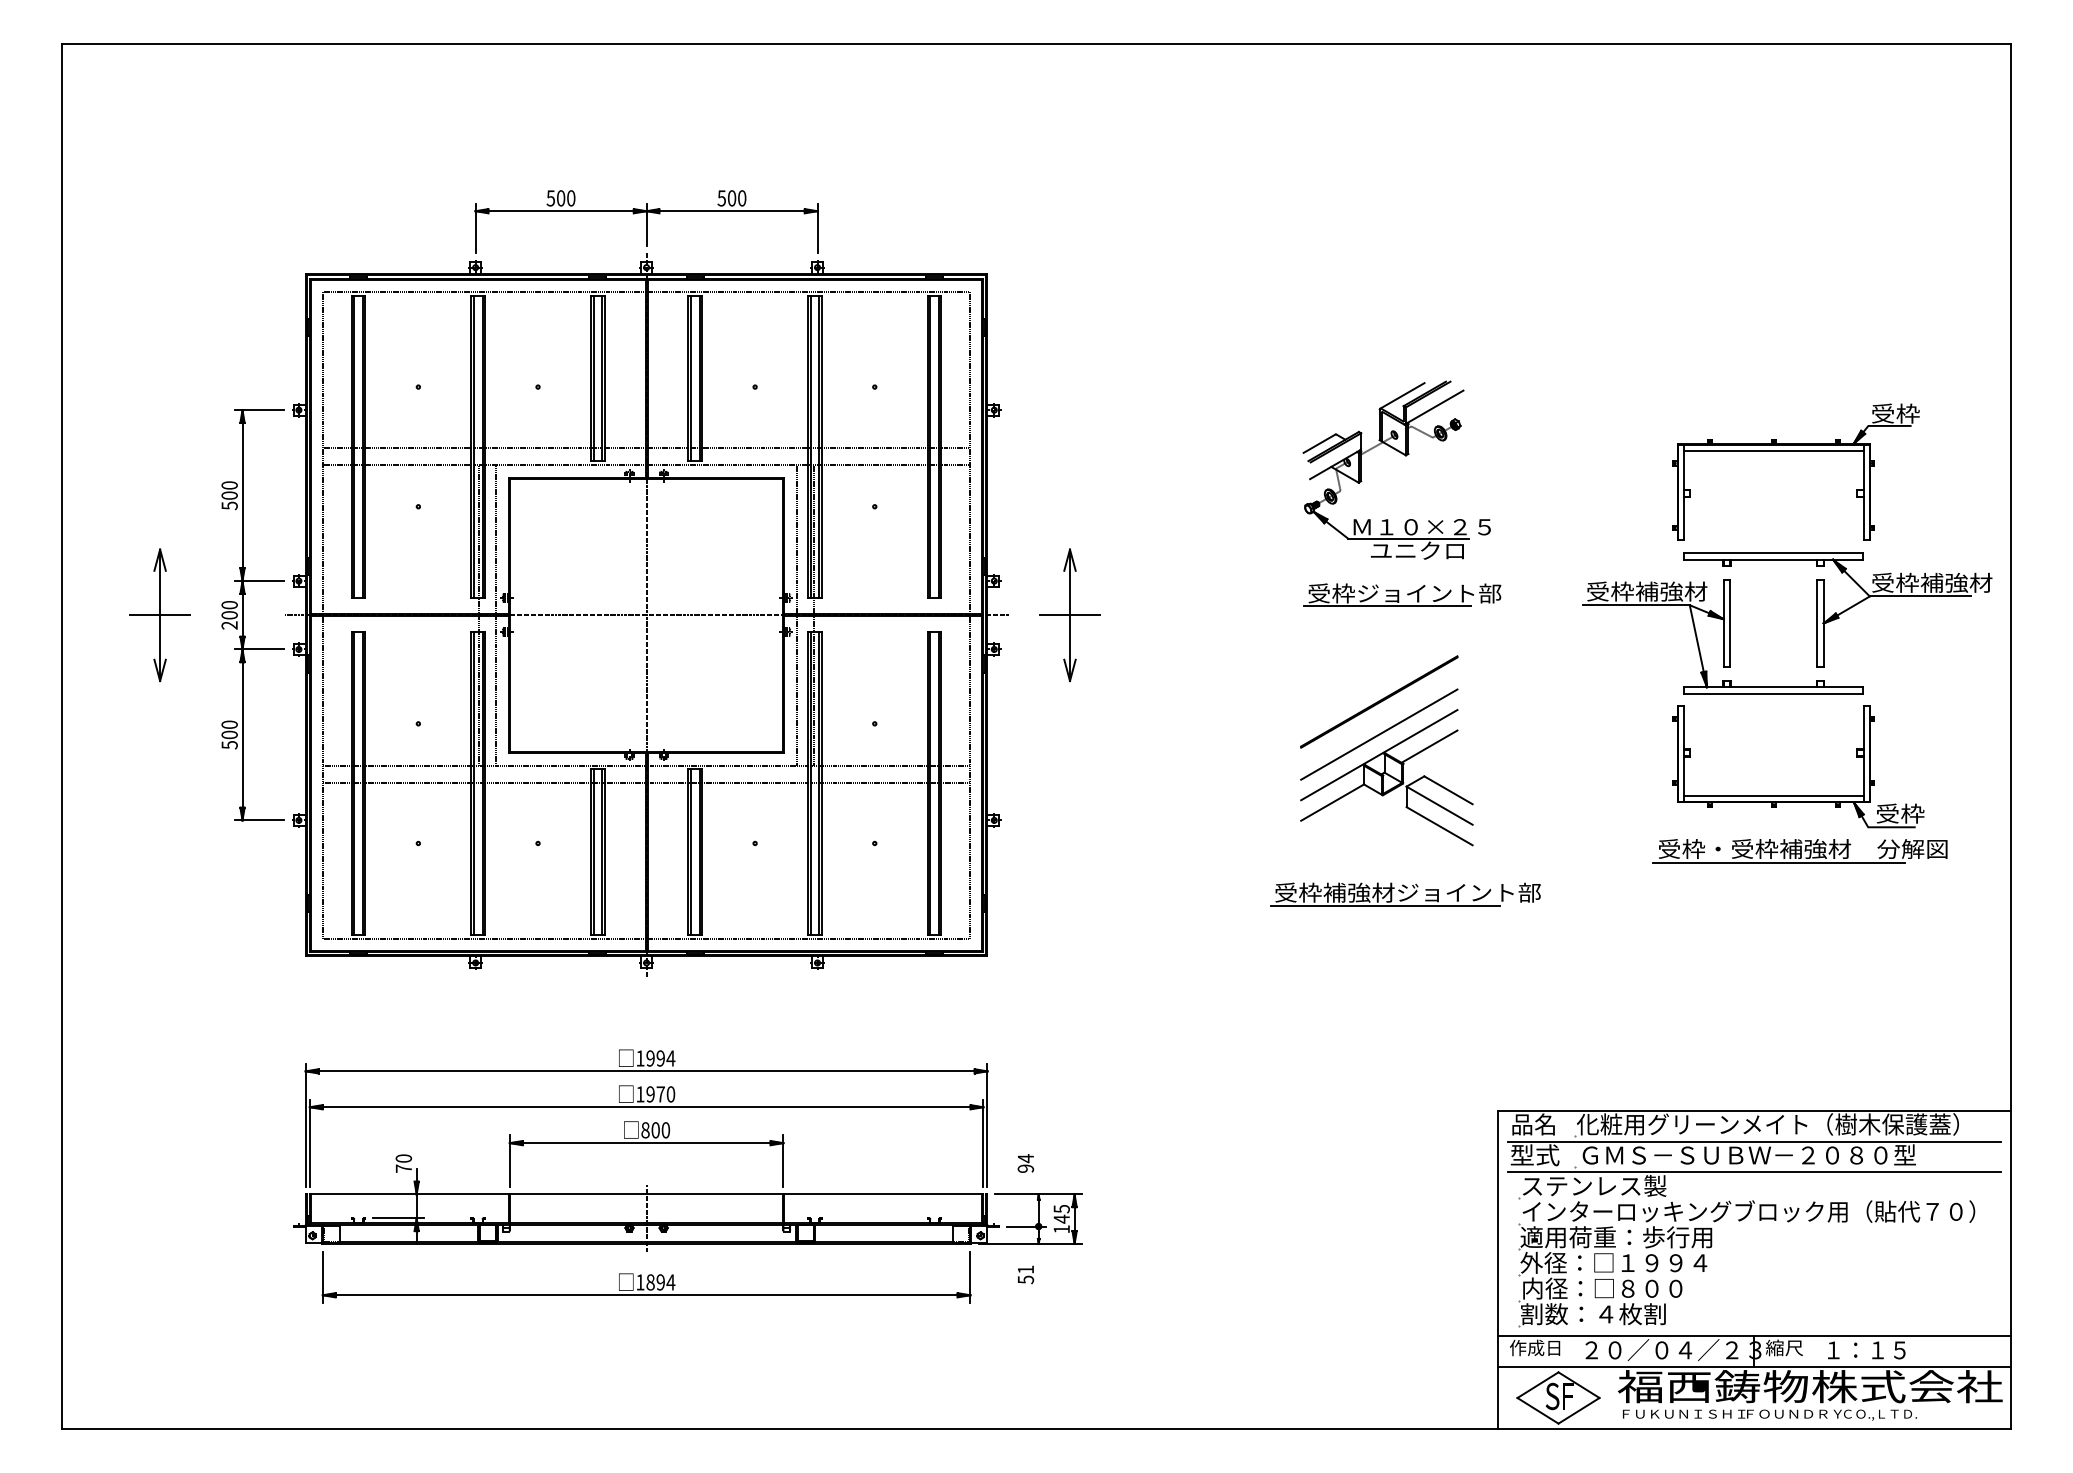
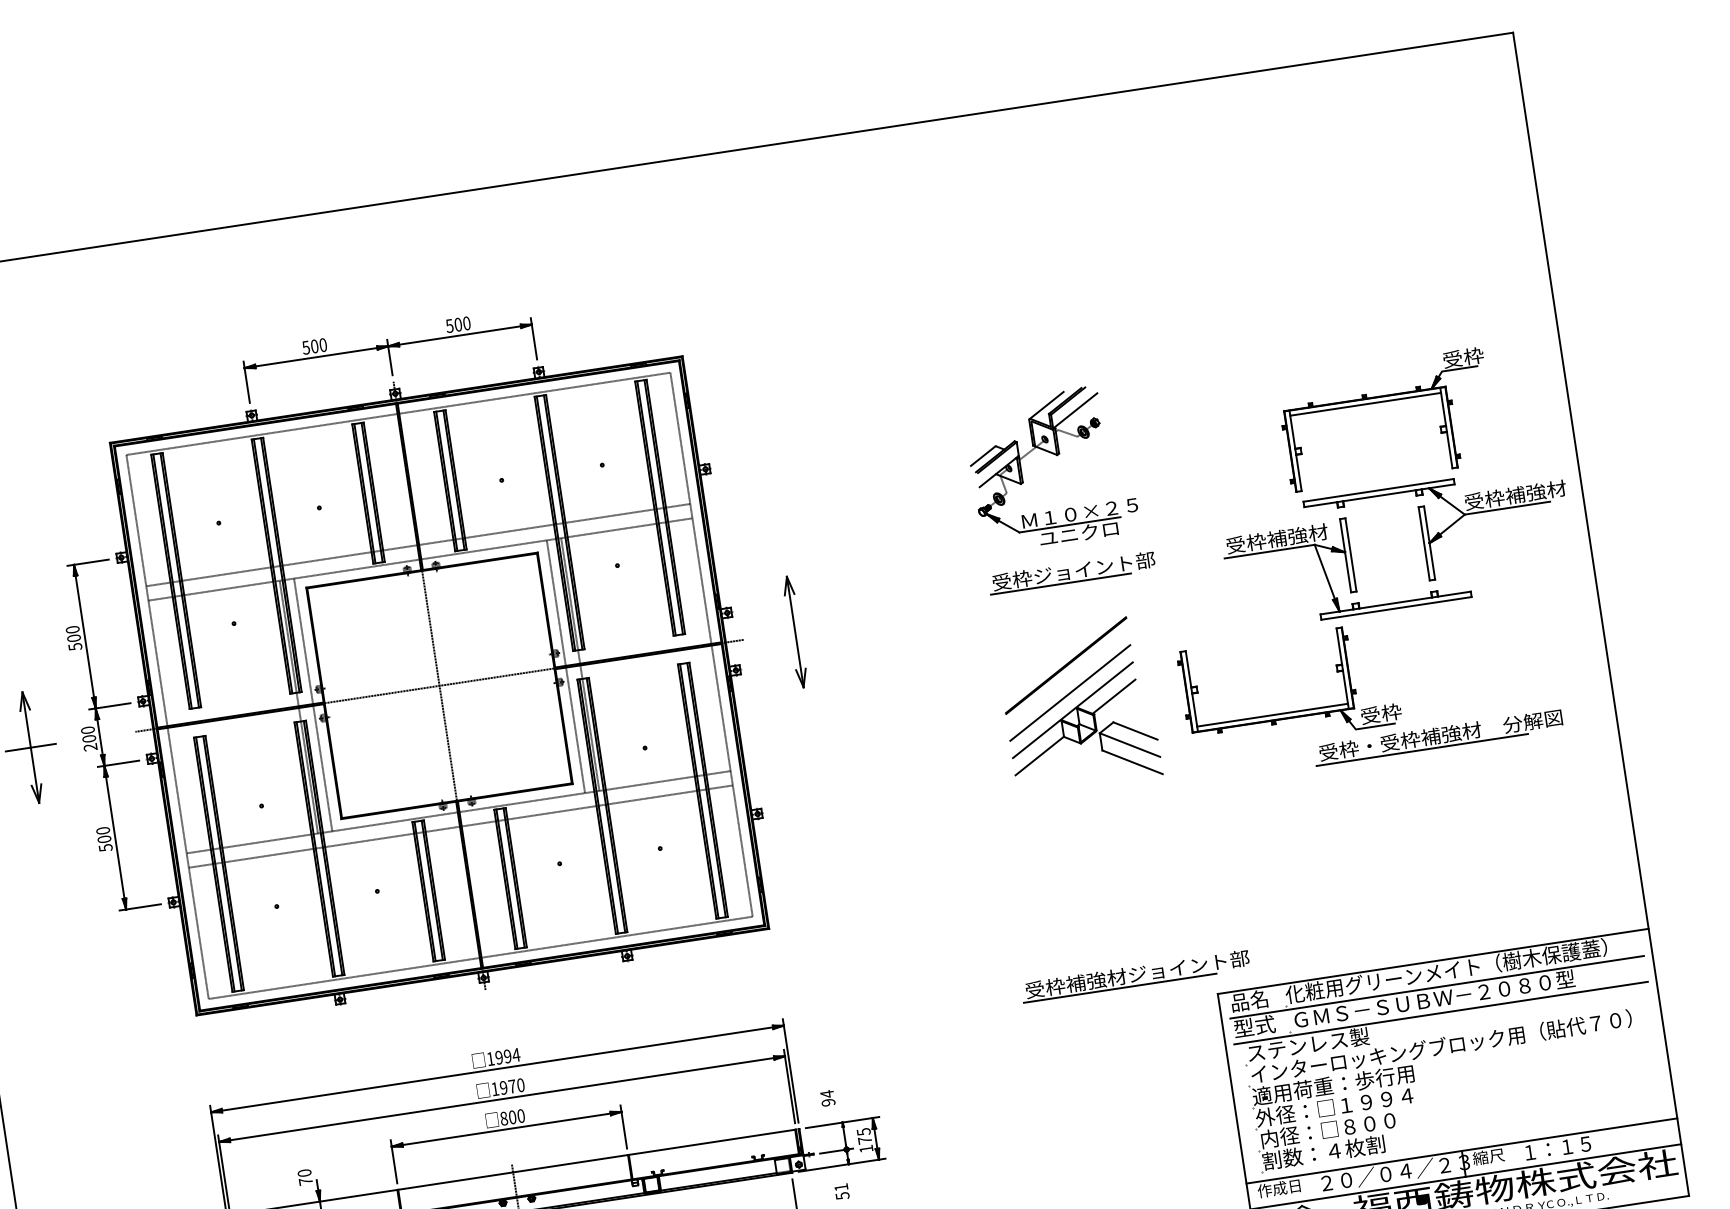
line: (1069, 615) -> (794, 632), removed
part: (1798, 795) -> (1293, 711), moved
part: (1405, 894) -> (1135, 976), moved
text: (1061, 1218) -> (864, 1139), 145 -> 175

